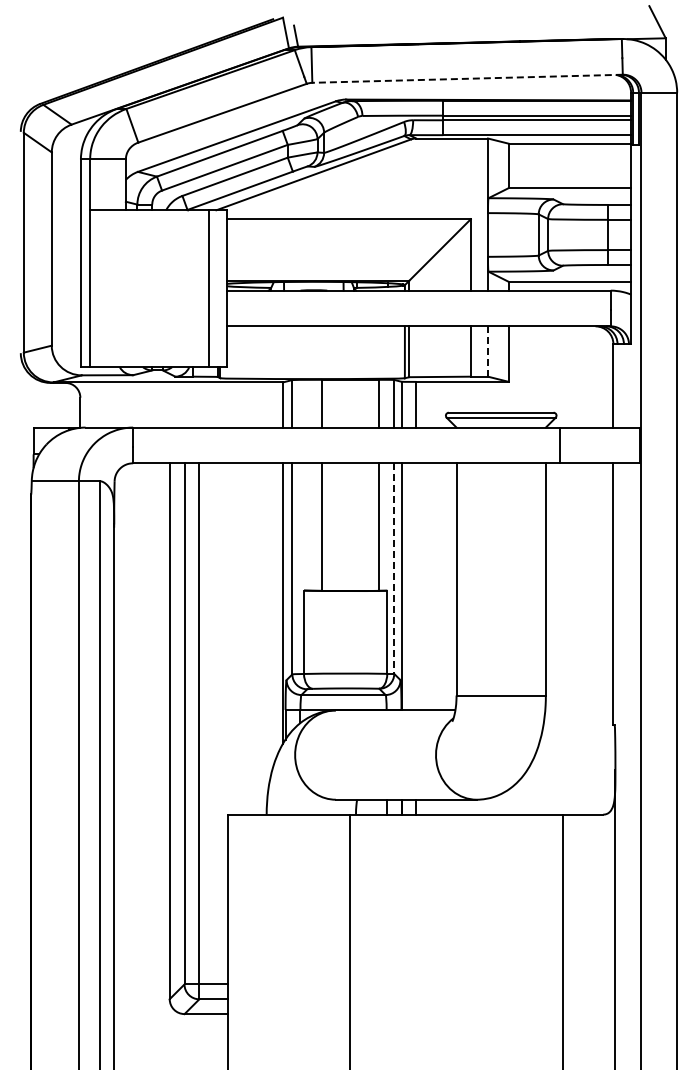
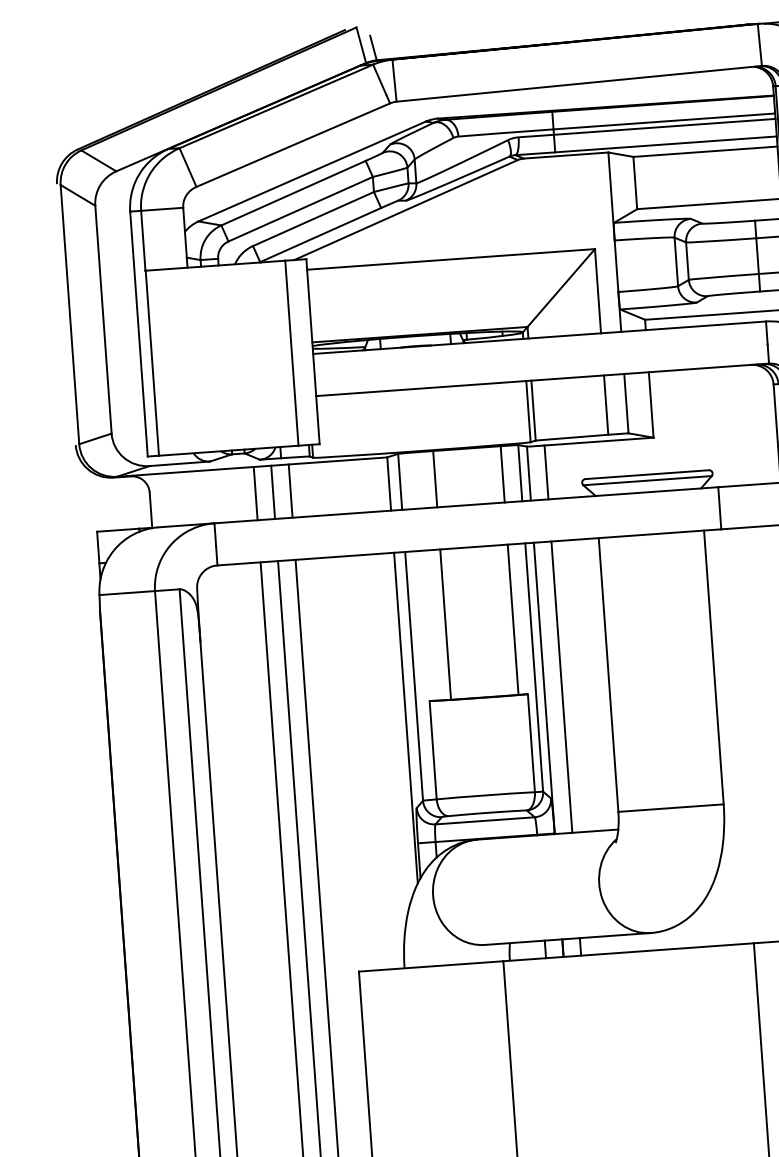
line: (467, 78) -> (579, 83), dashed -> solid
line: (487, 351) -> (625, 403), dashed -> solid
line: (169, 404) -> (255, 493), added
line: (184, 404) -> (273, 491), added
line: (199, 404) -> (290, 490), added
line: (394, 569) -> (534, 668), dashed -> solid
line: (416, 586) -> (561, 686), added

